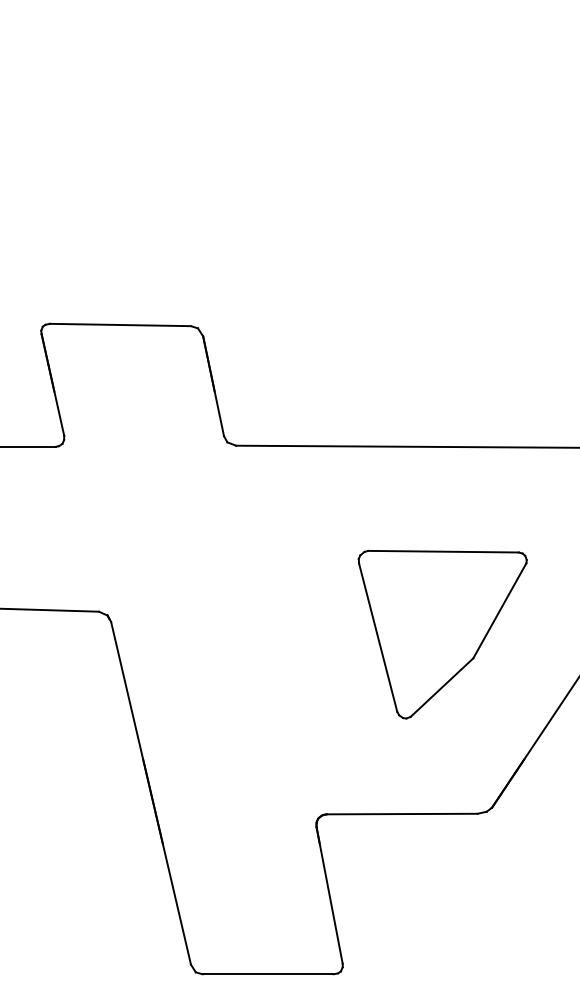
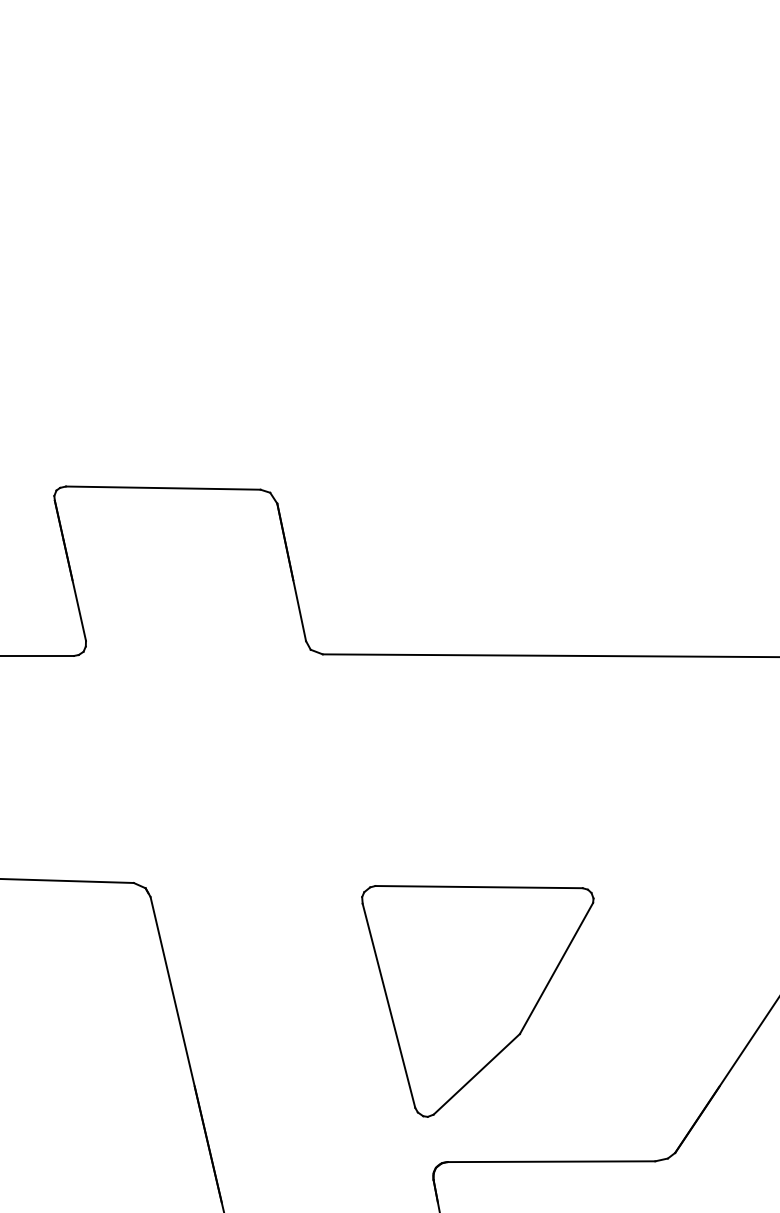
part: (442, 634) -> (477, 1001), moved

